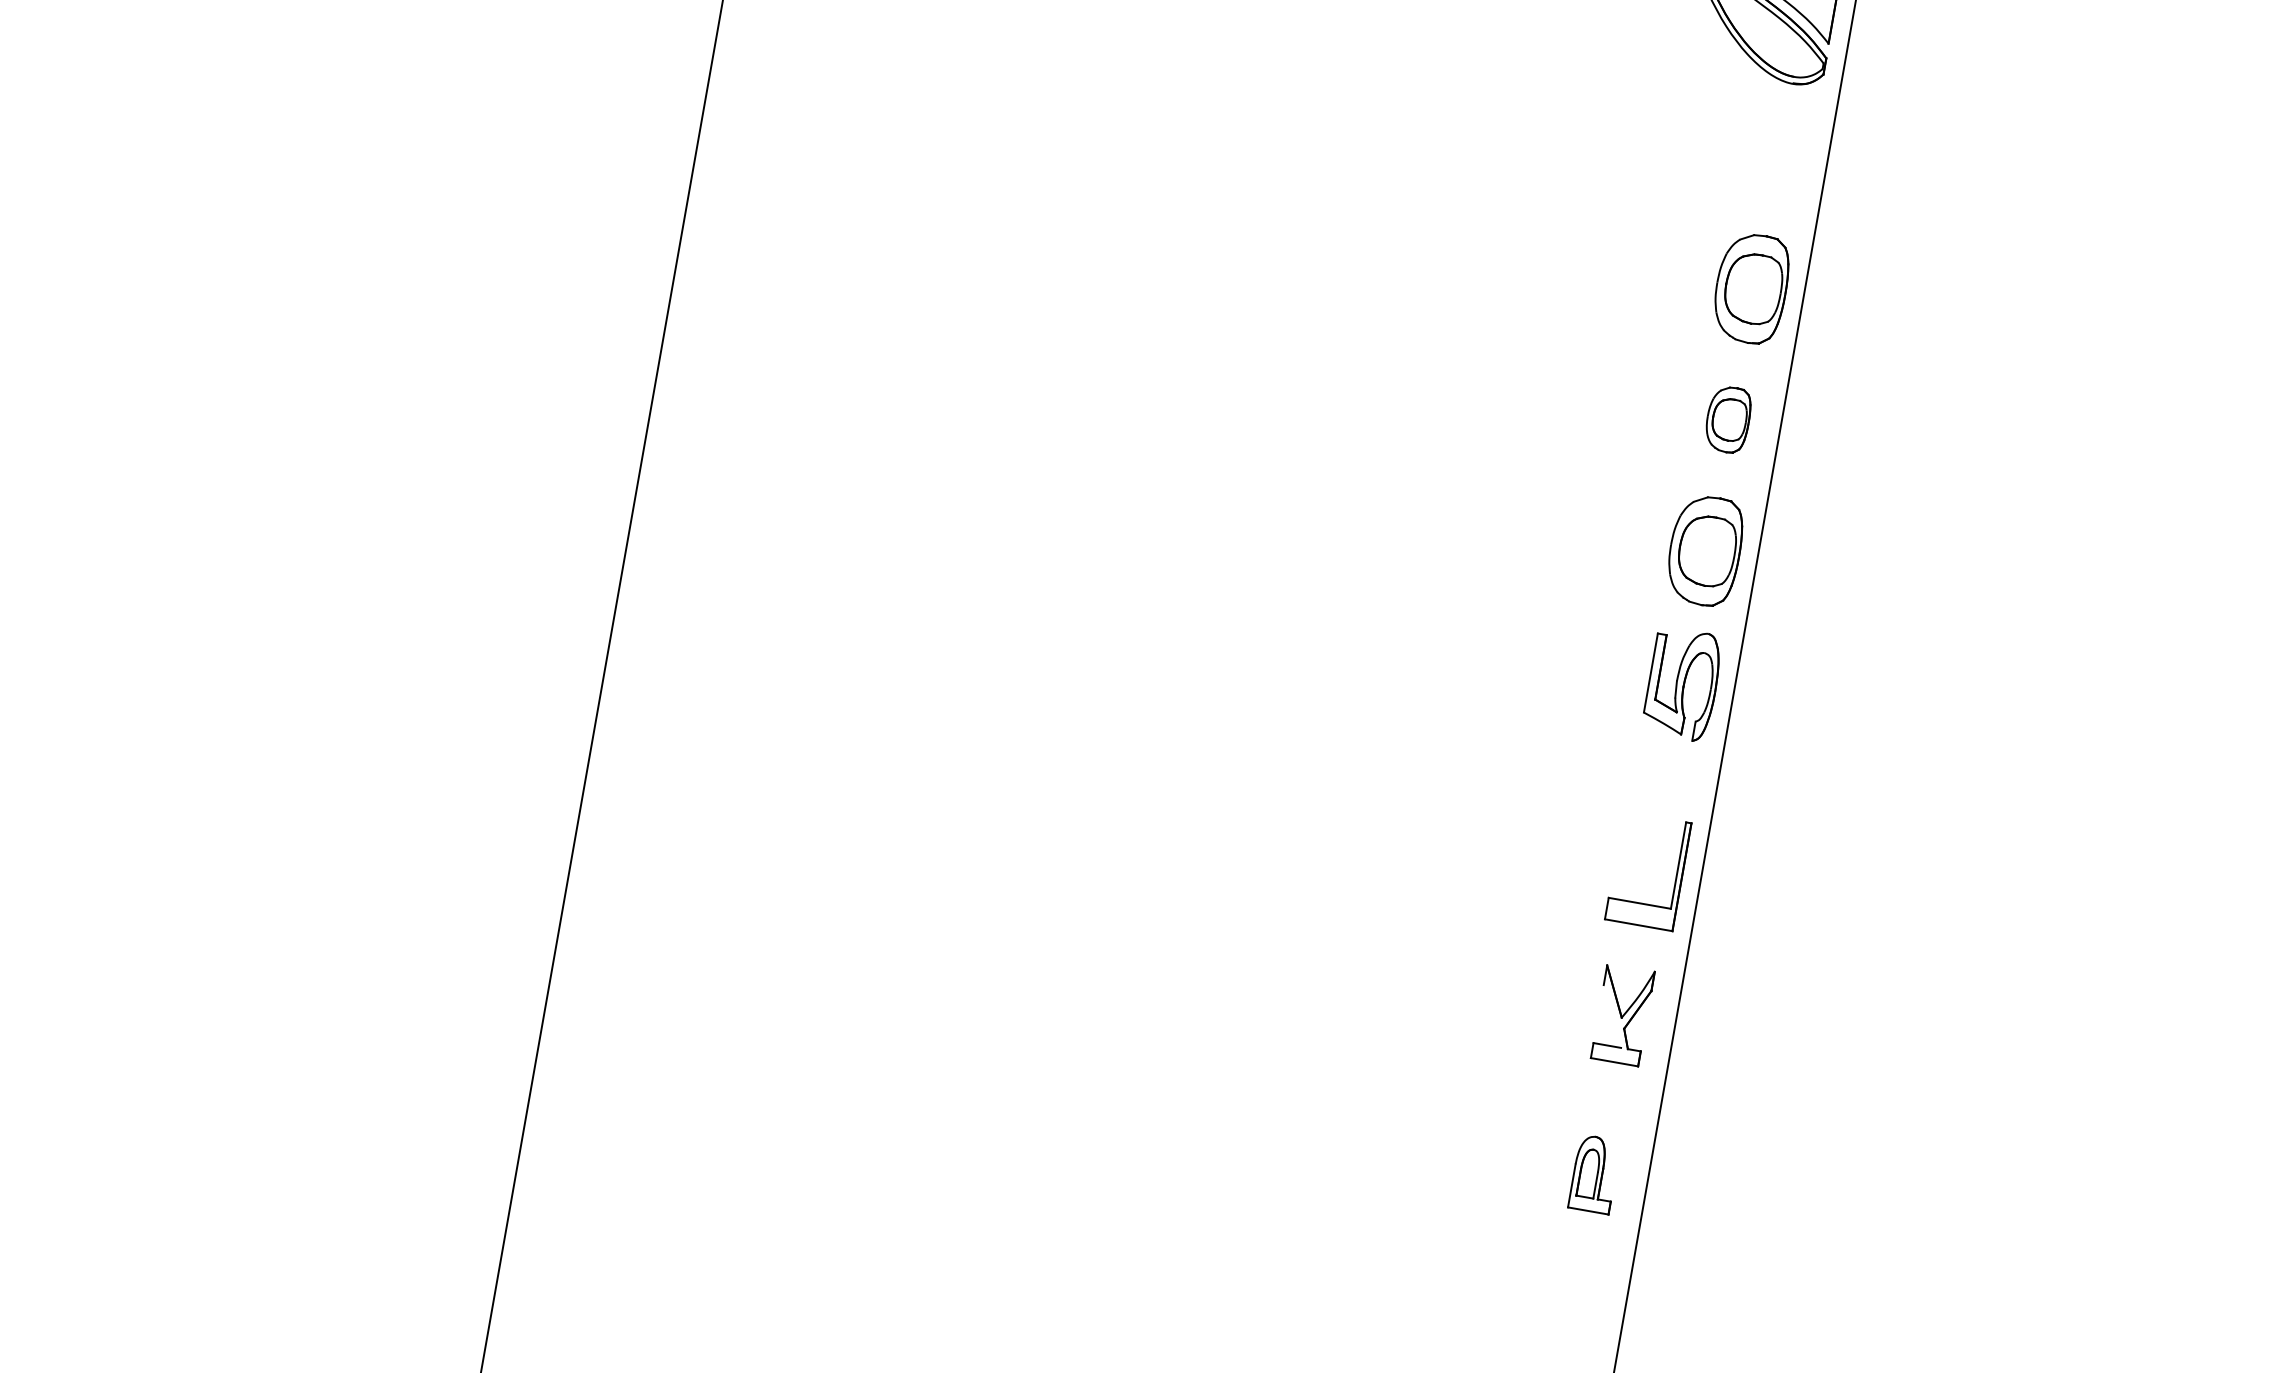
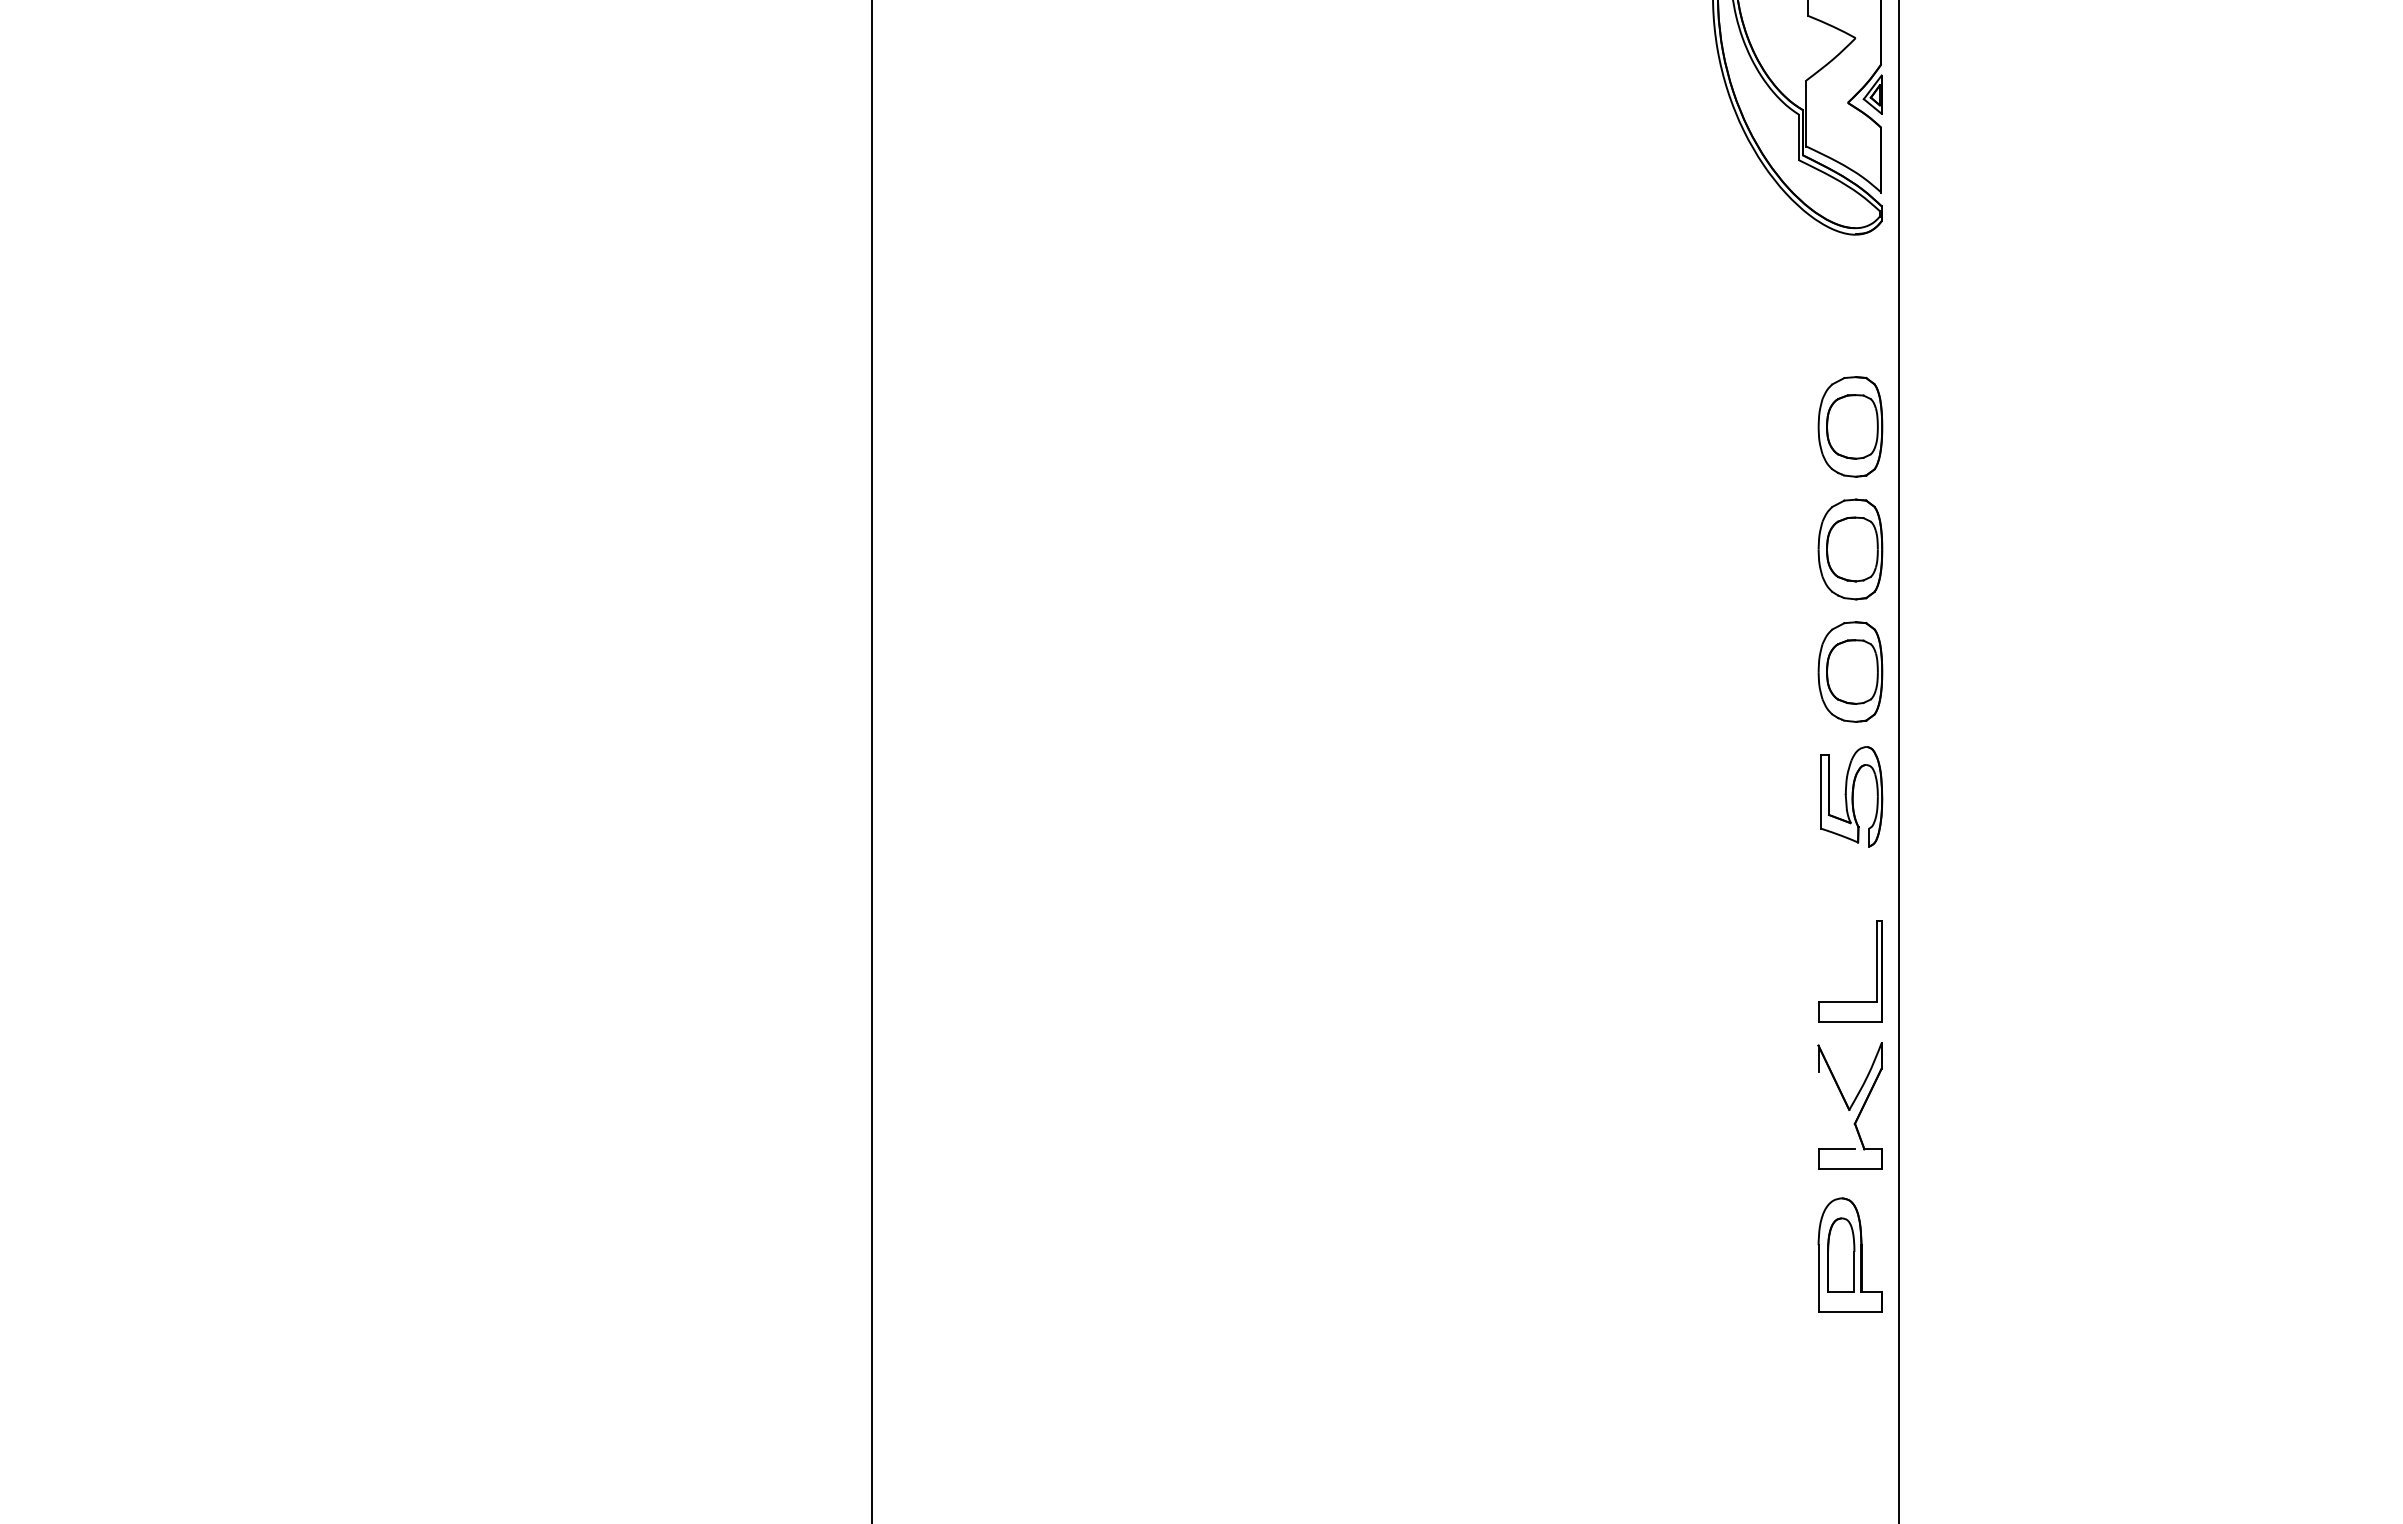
part: (1728, 419) -> (1850, 549), size x1.67
part: (1622, 1014) -> (1849, 1105), size x1.43
part: (1594, 1173) -> (1849, 1254), size x1.67

